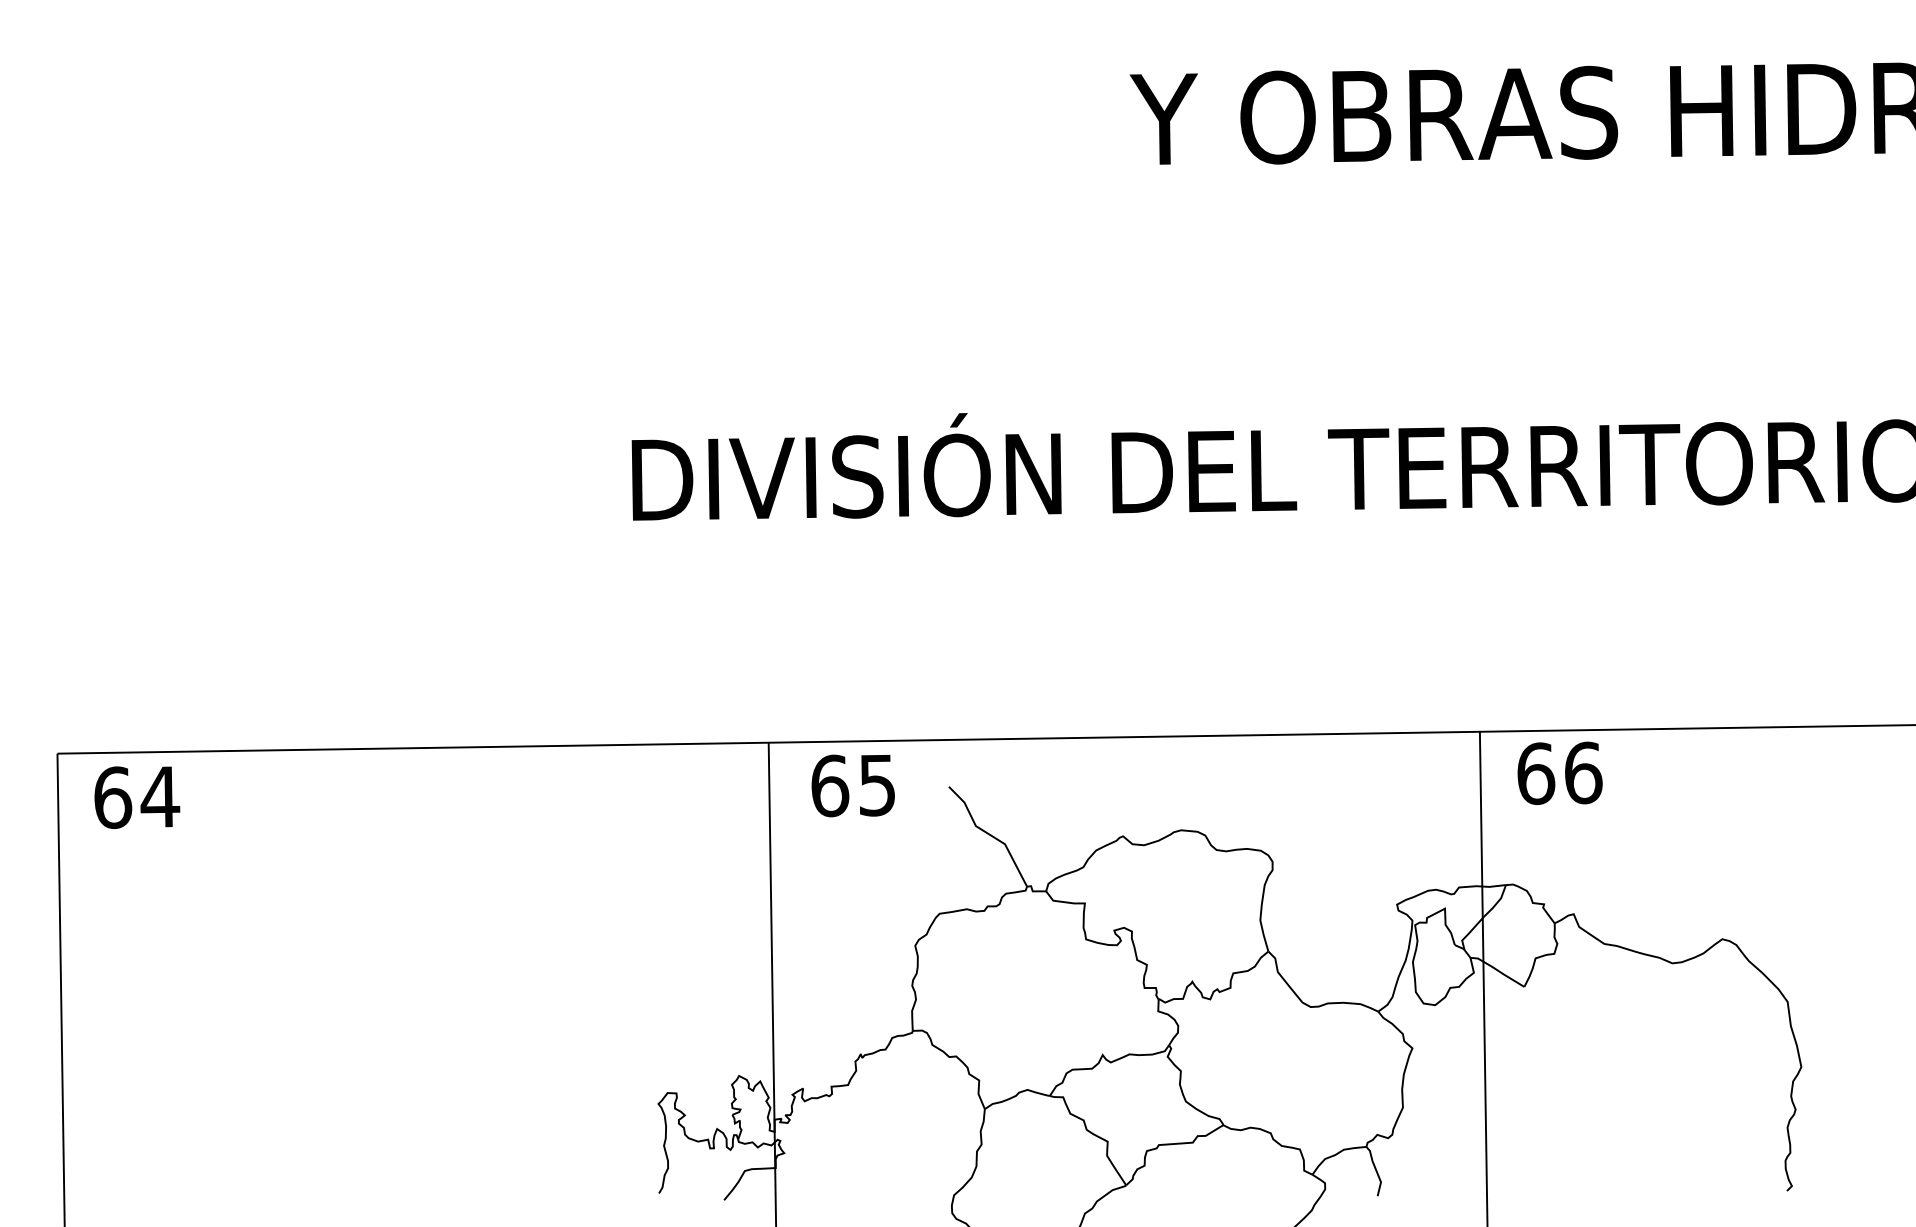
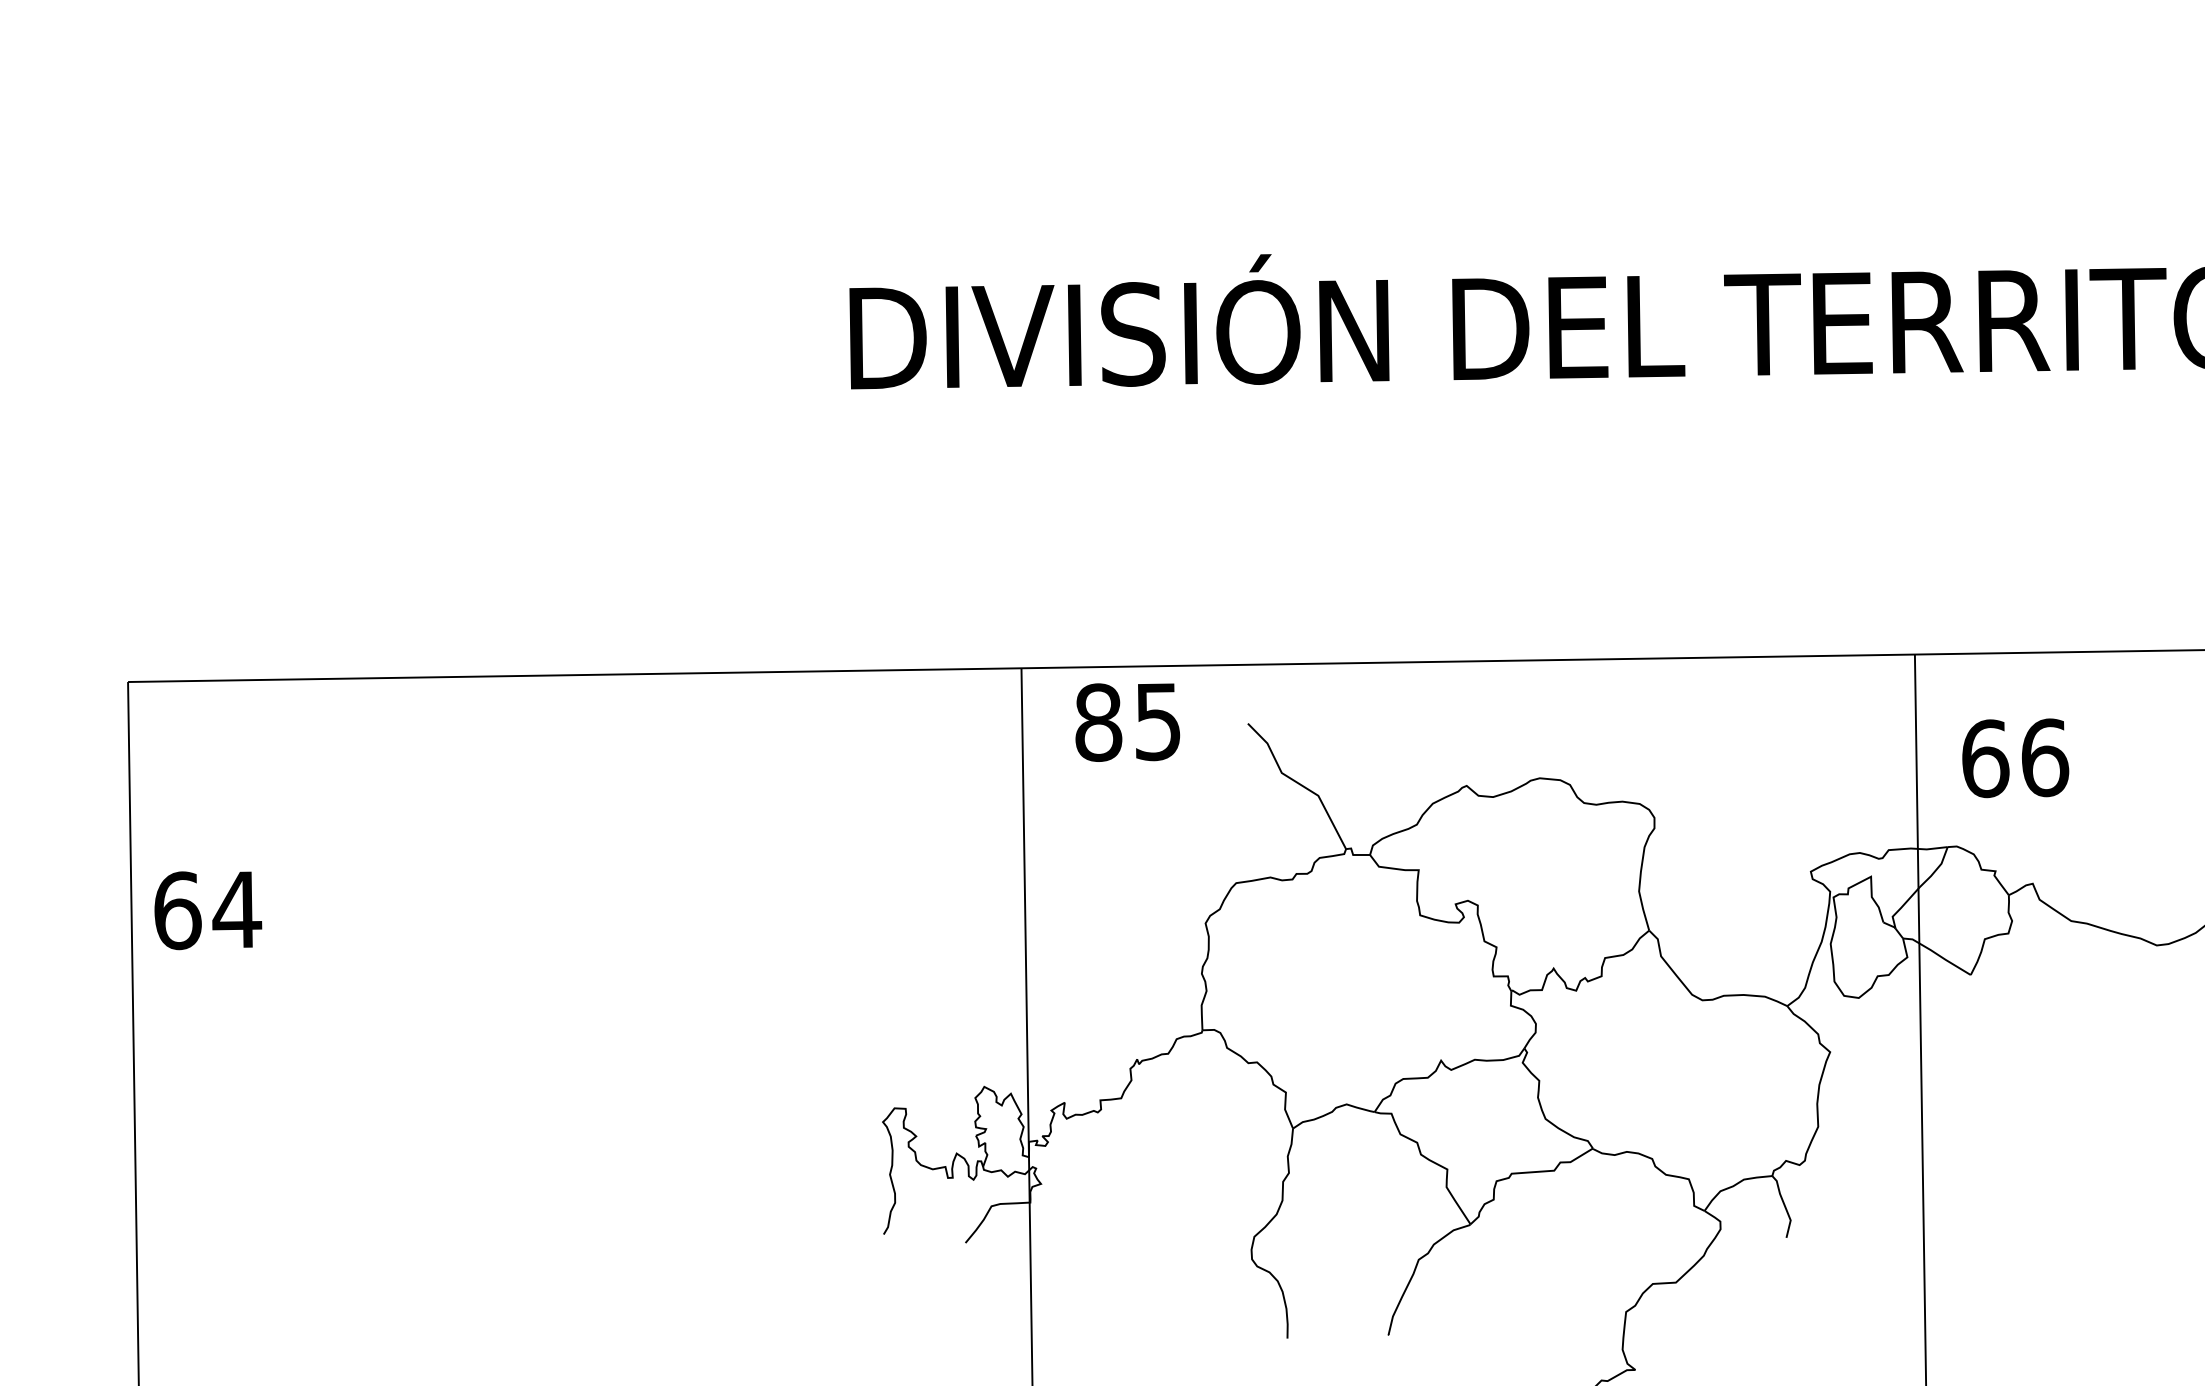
text: (1559, 772) -> (2014, 757), moved
text: (830, 785) -> (1099, 722), 65 -> 85
text: (137, 797) -> (208, 910), moved

